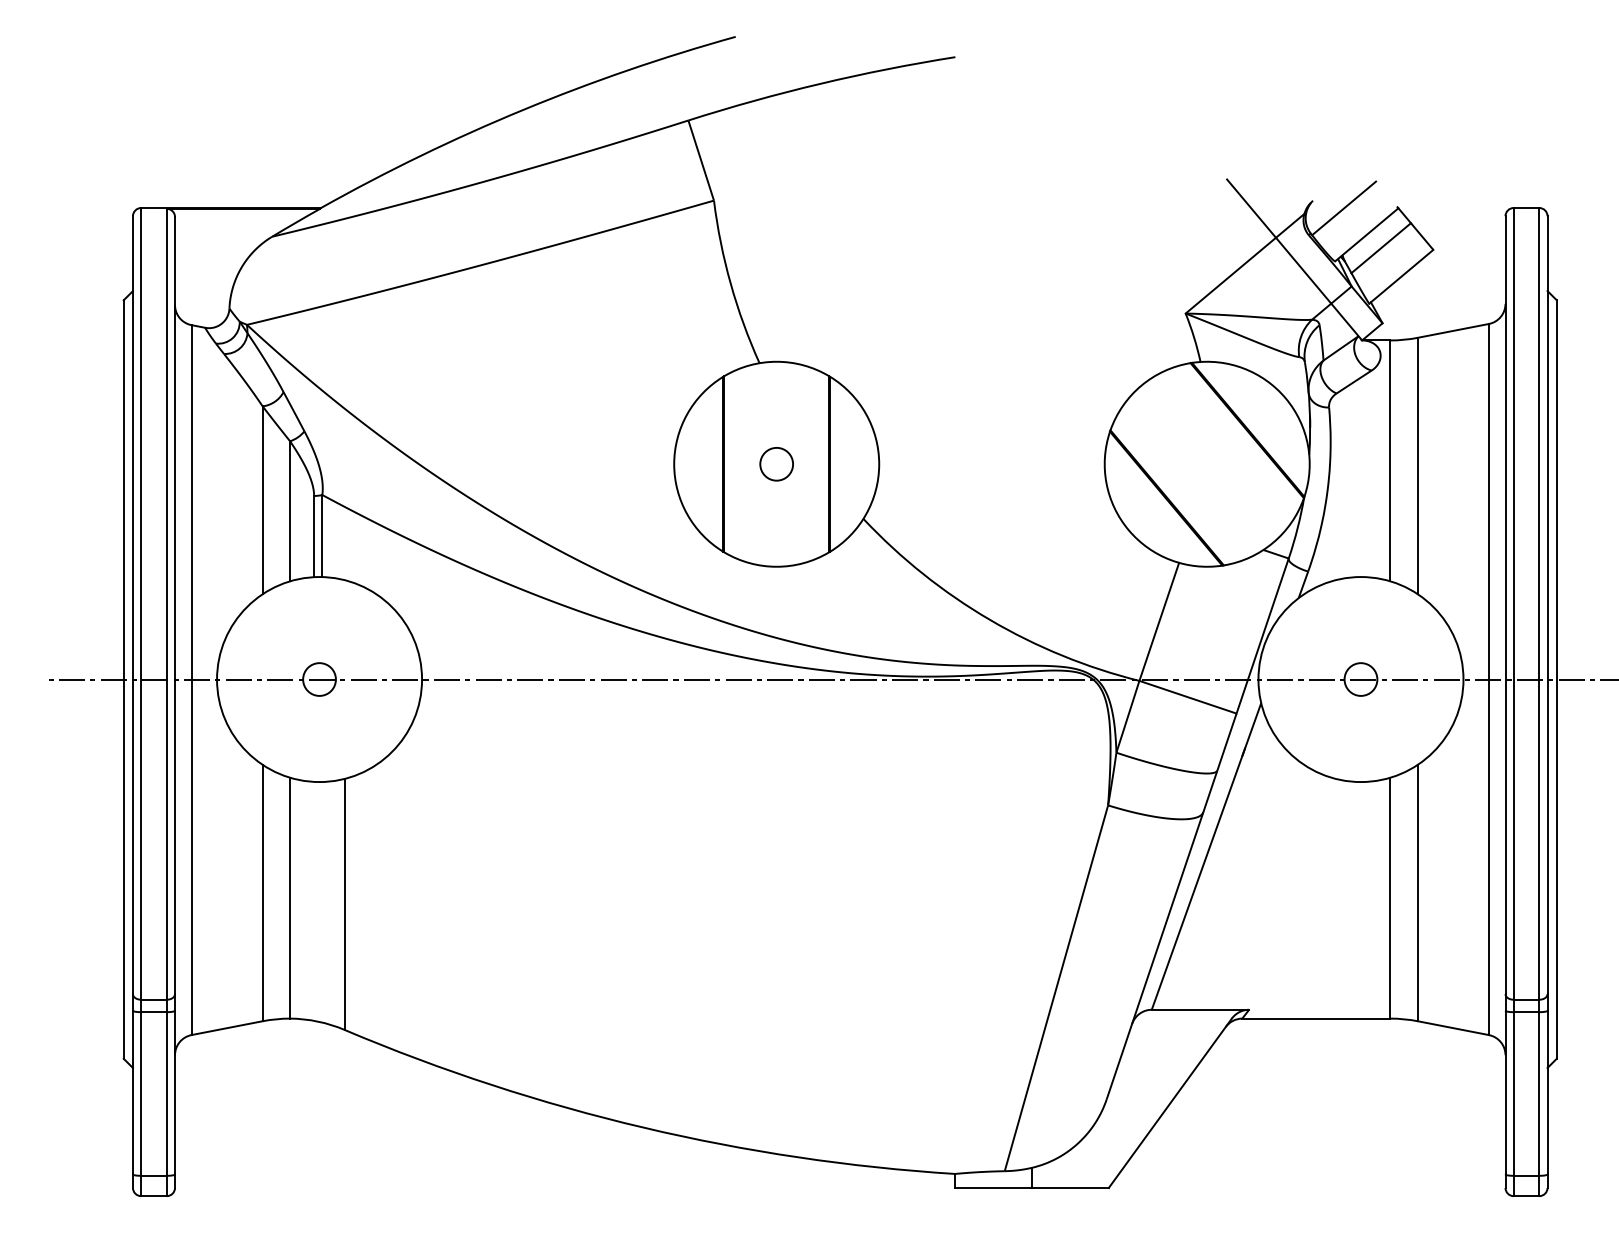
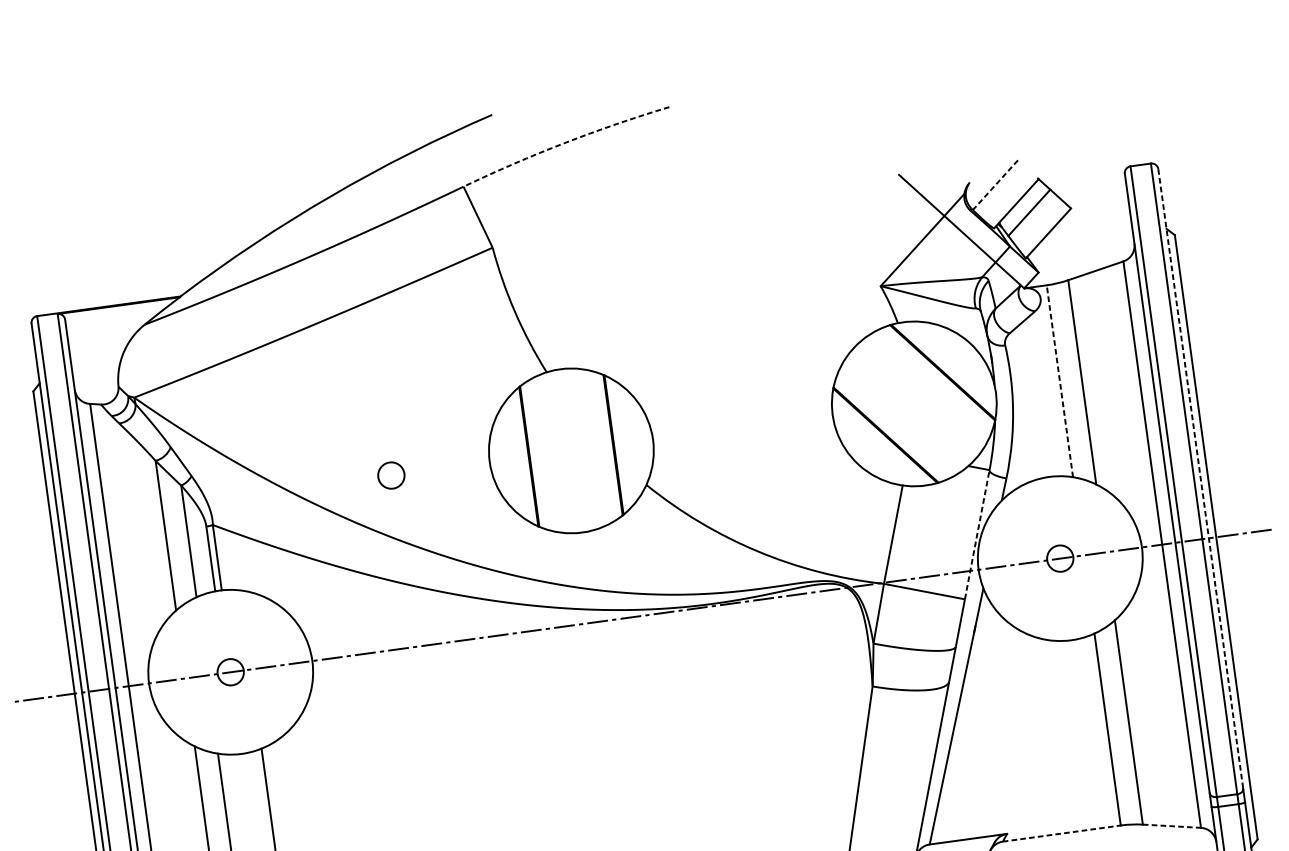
arc: (820, 83) -> (564, 142), solid -> dashed
line: (1344, 208) -> (995, 185), solid -> dashed
line: (1390, 460) -> (1059, 380), solid -> dashed
circle: (776, 464) -> (391, 475), moved
line: (1547, 605) -> (1200, 479), solid -> dashed
line: (1262, 636) -> (977, 535), solid -> dashed
line: (1316, 1018) -> (1061, 833), solid -> dashed
line: (1453, 1028) -> (1172, 826), solid -> dashed

